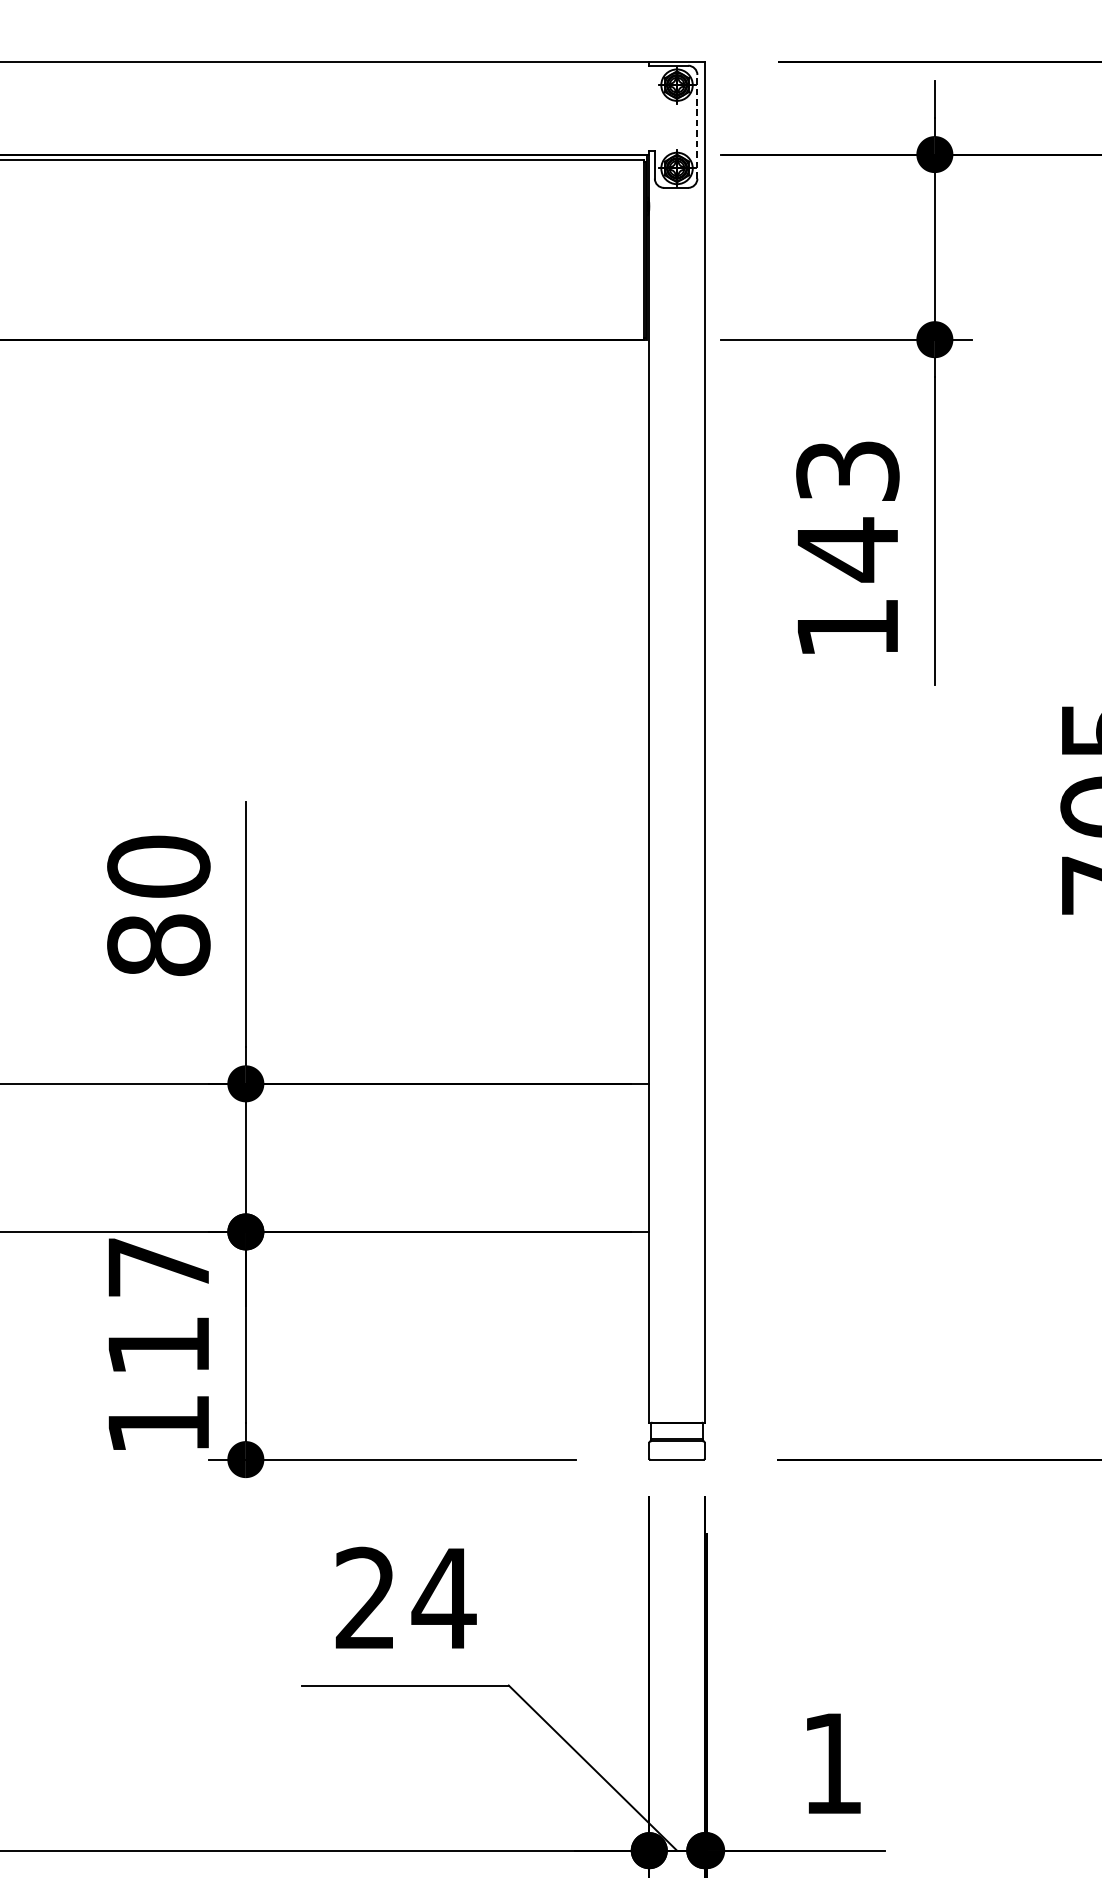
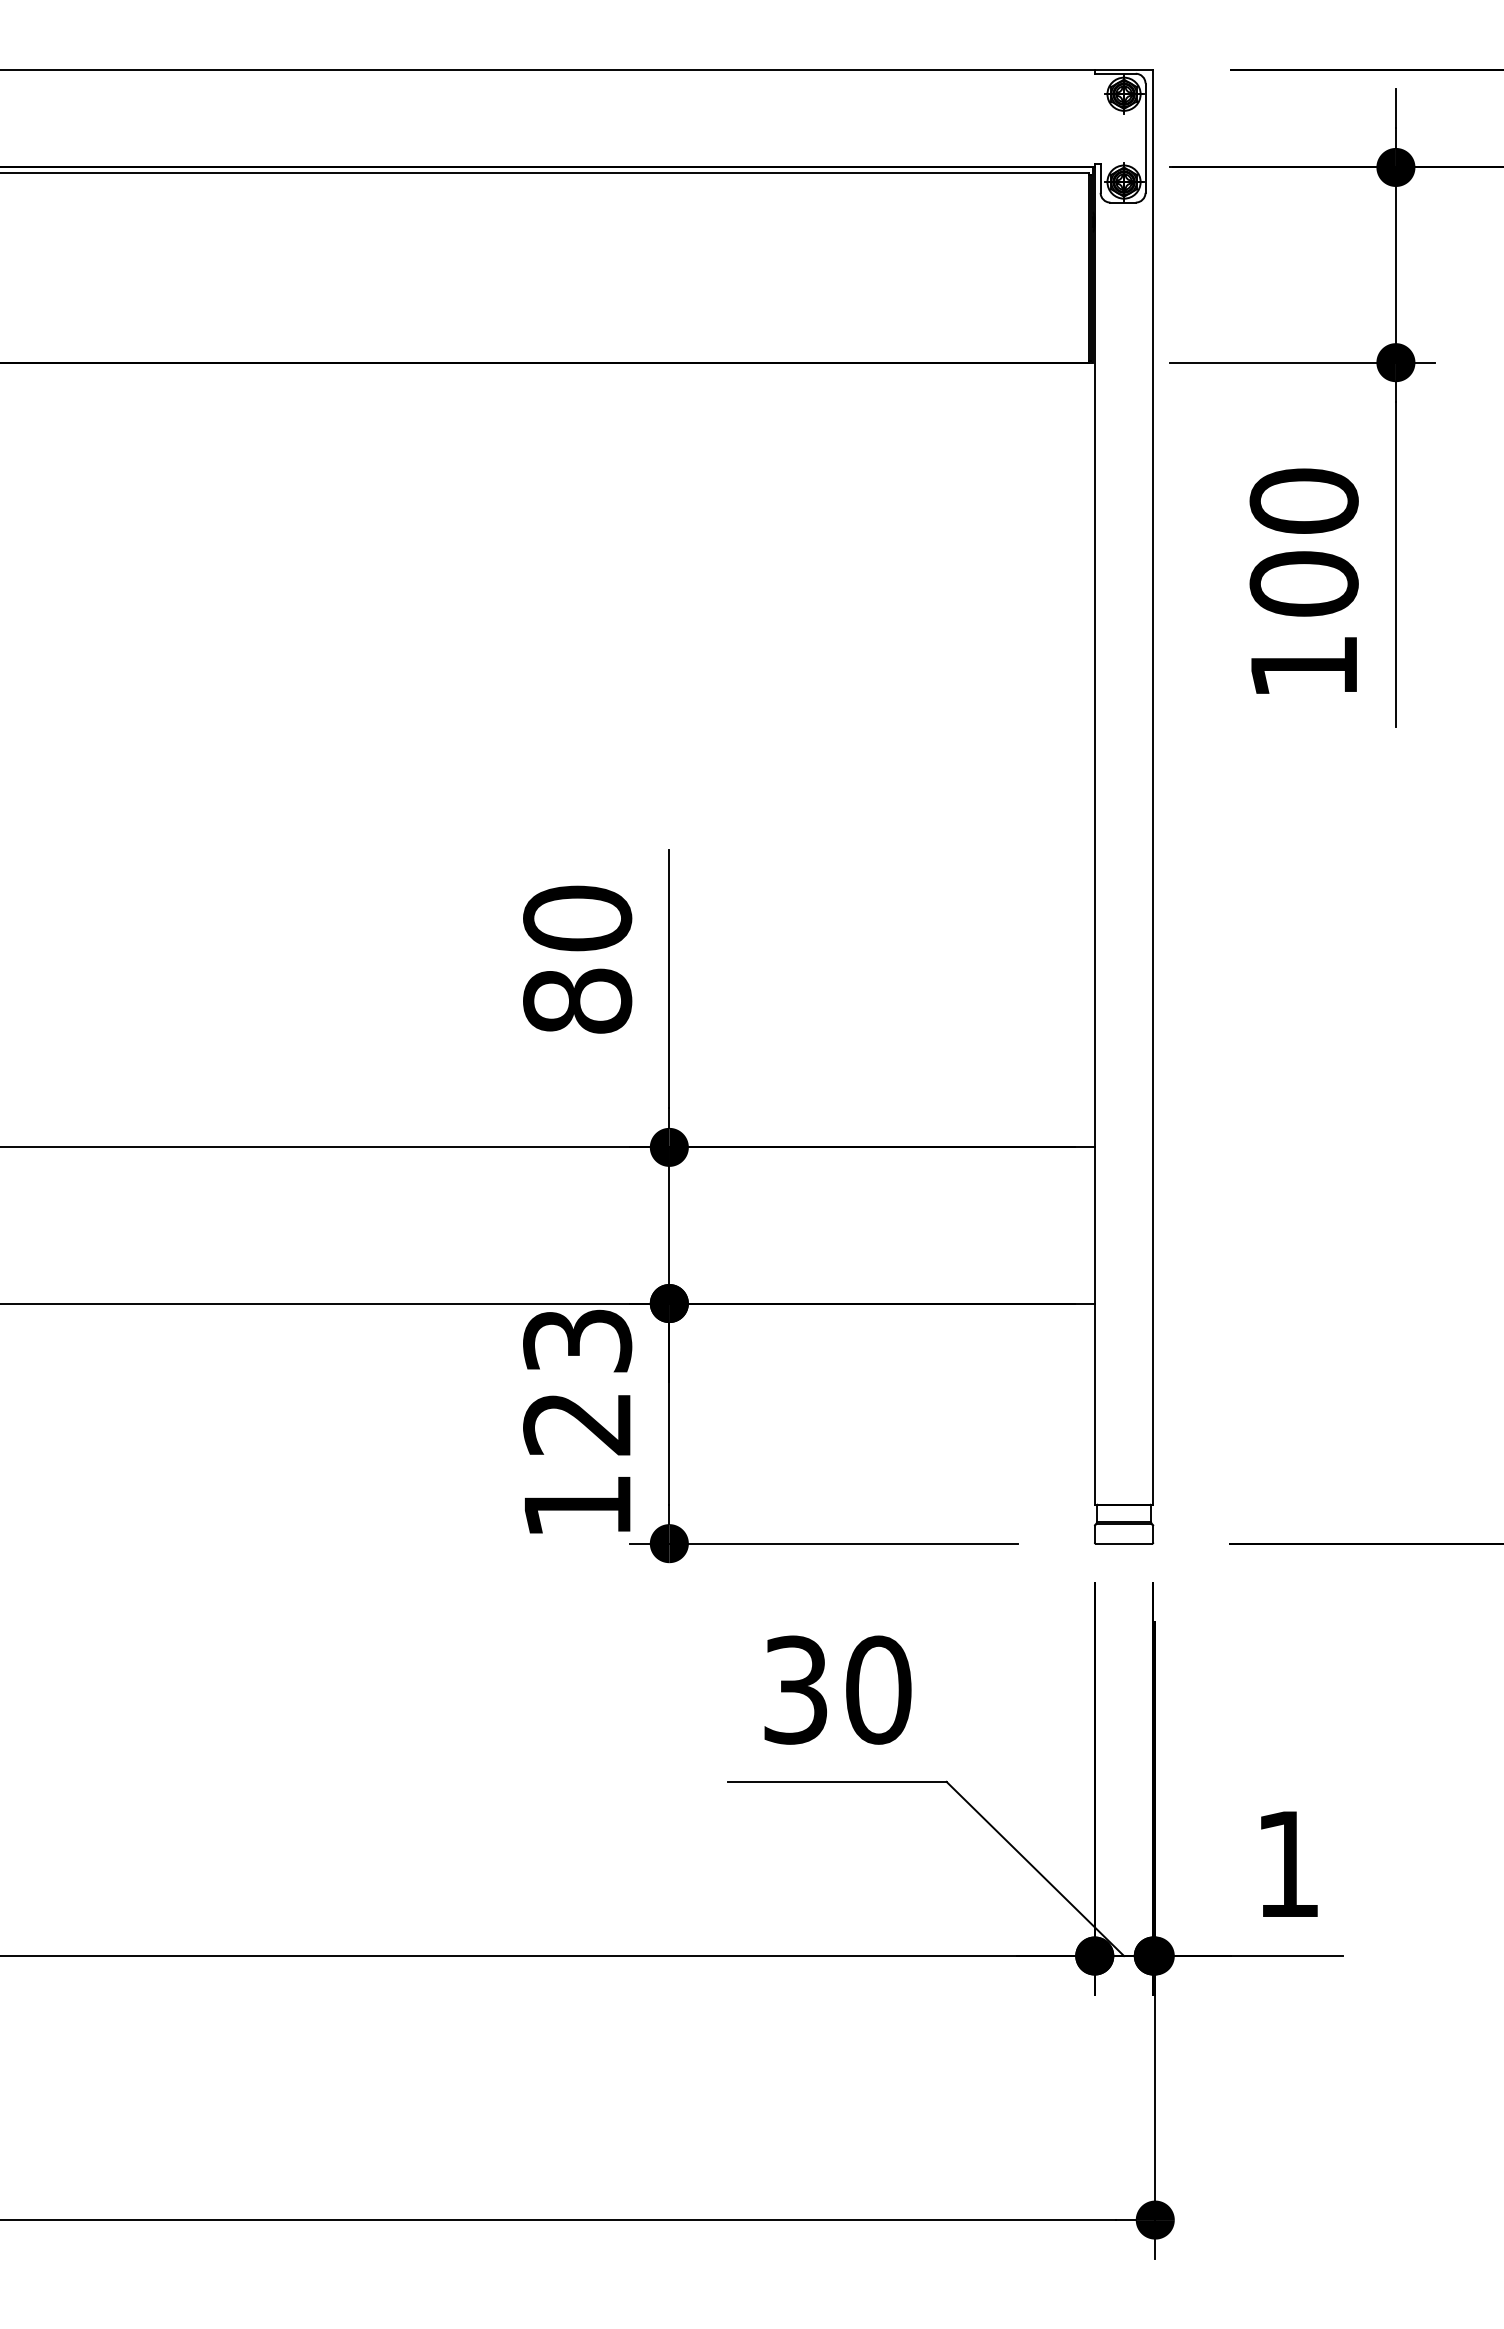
line: (697, 127) -> (1145, 138), dashed -> solid
text: (847, 511) -> (1303, 543), 143 -> 100
text: (158, 1306) -> (577, 1382), 117 -> 123
text: (406, 1597) -> (838, 1689), 24 -> 30

